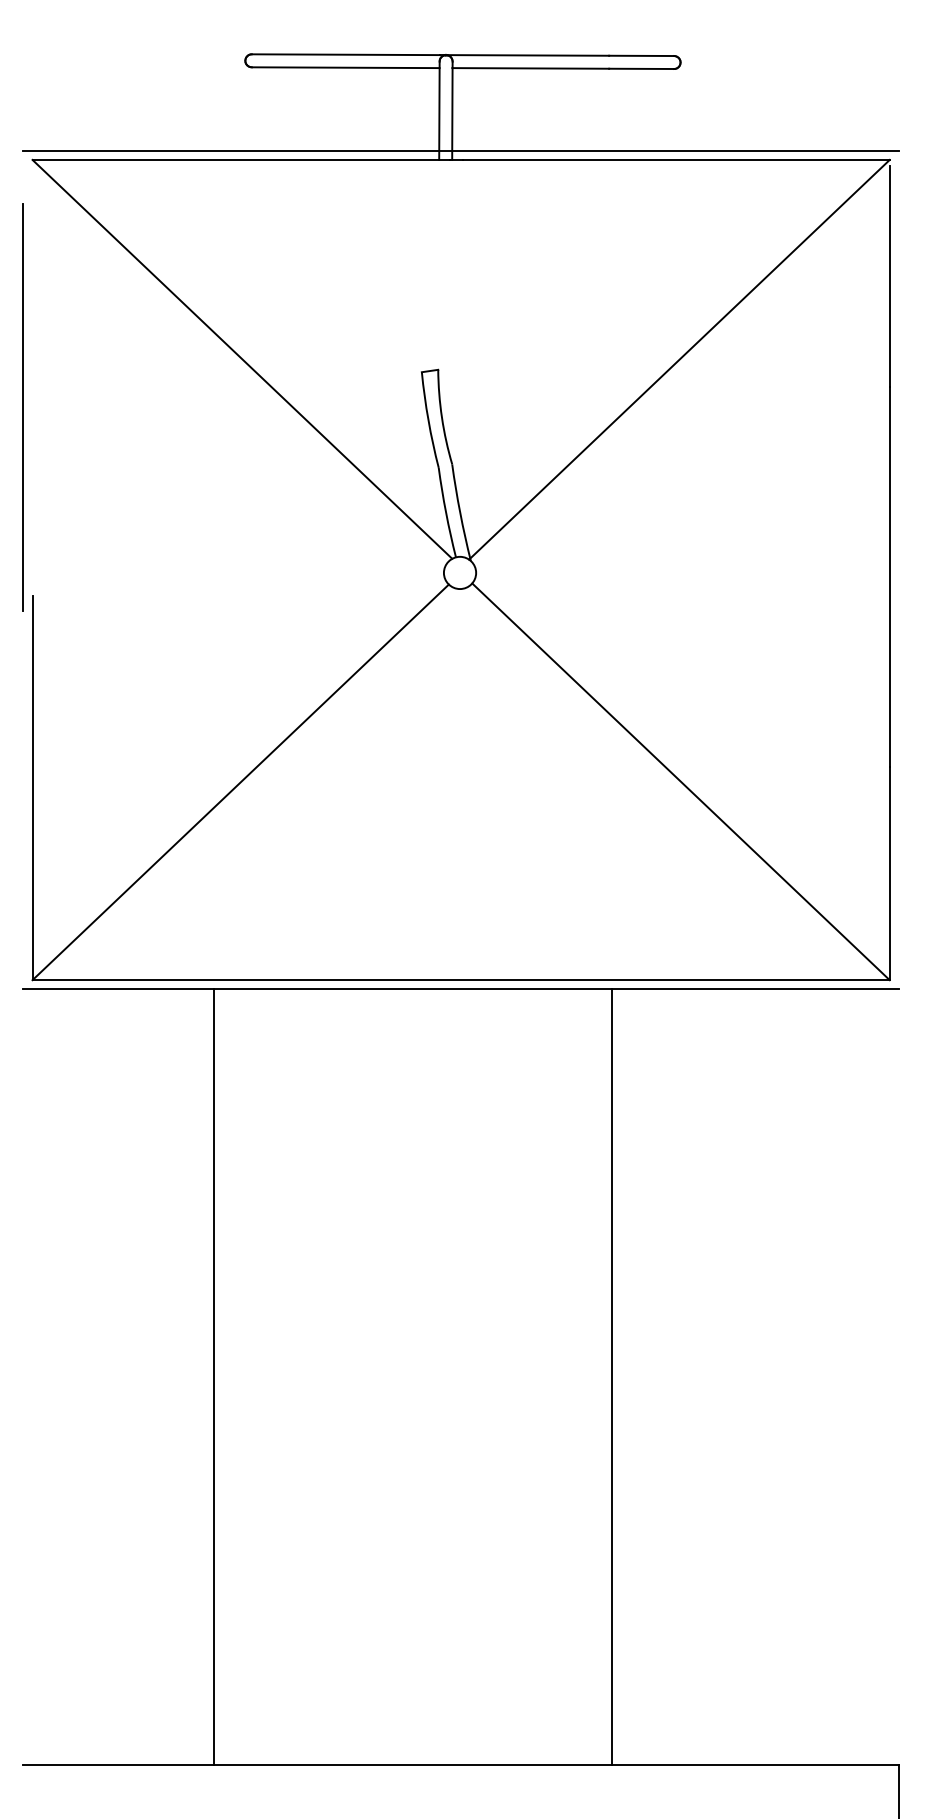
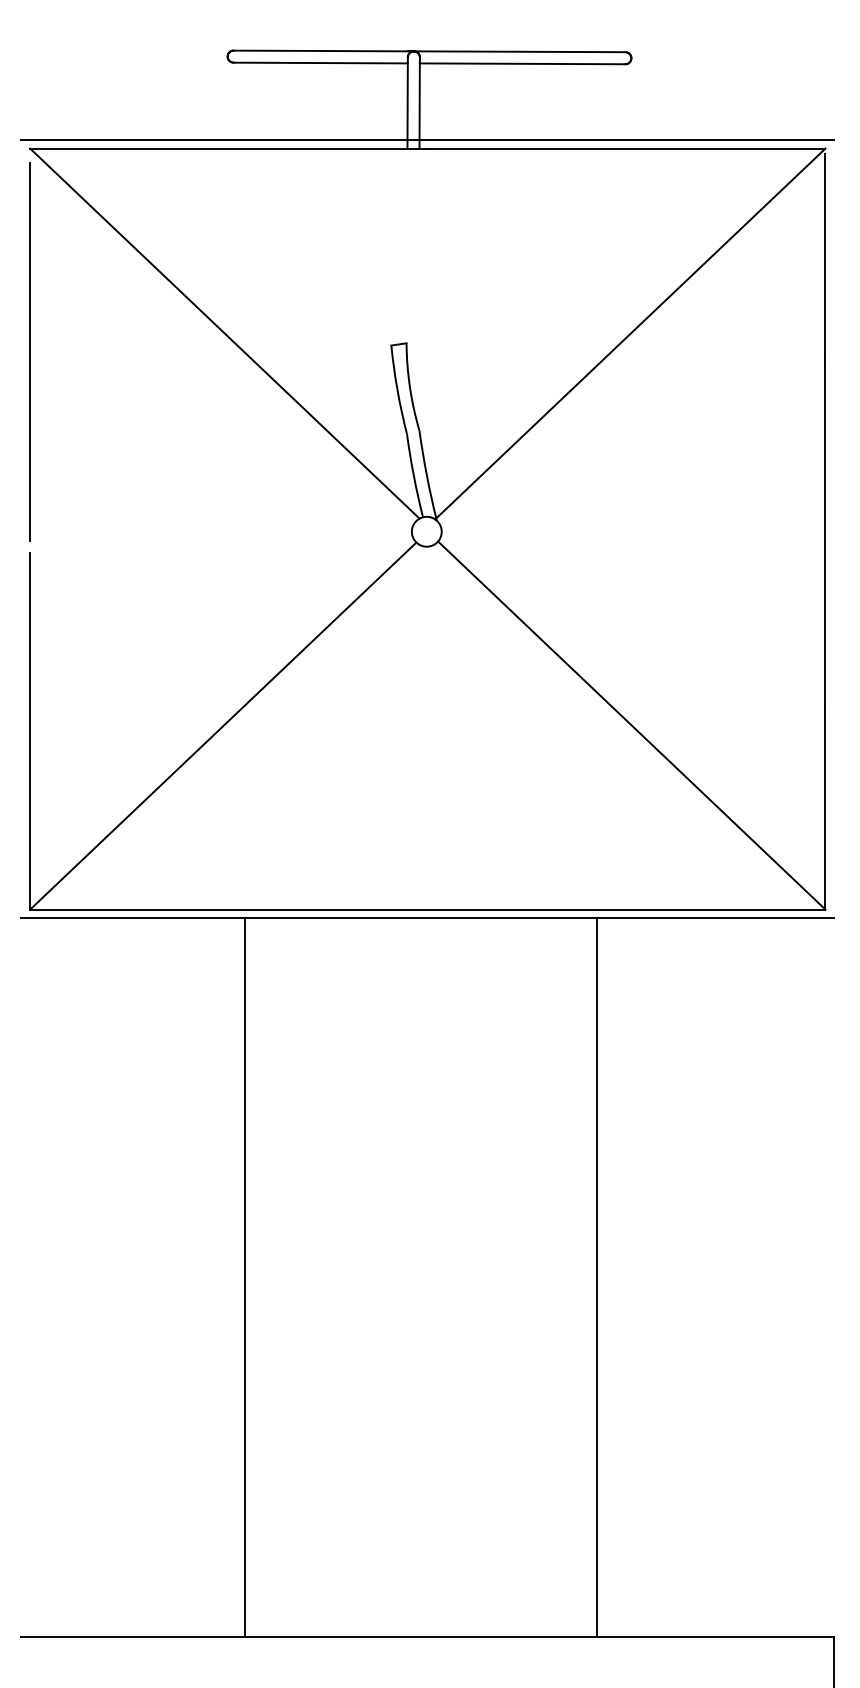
line: (22, 406) -> (29, 351), moved
line: (213, 1376) -> (245, 1277), moved
line: (611, 1376) -> (597, 1277), moved

